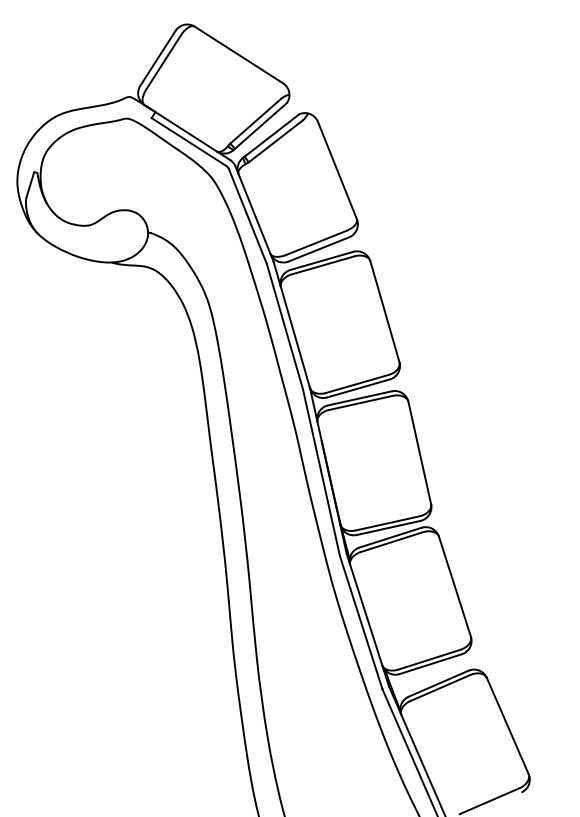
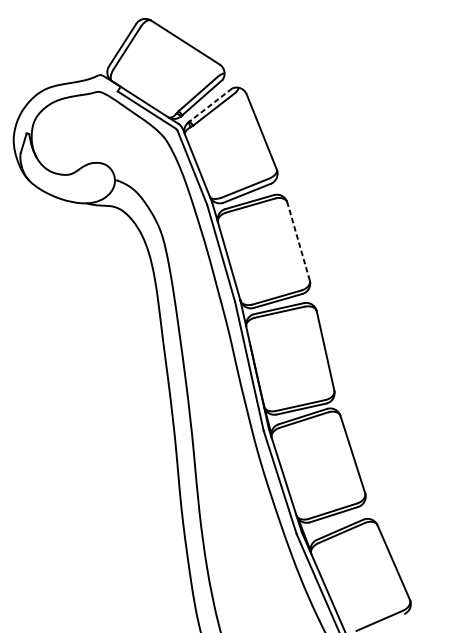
line: (271, 135) -> (210, 104), solid -> dashed
line: (384, 311) -> (298, 241), solid -> dashed

